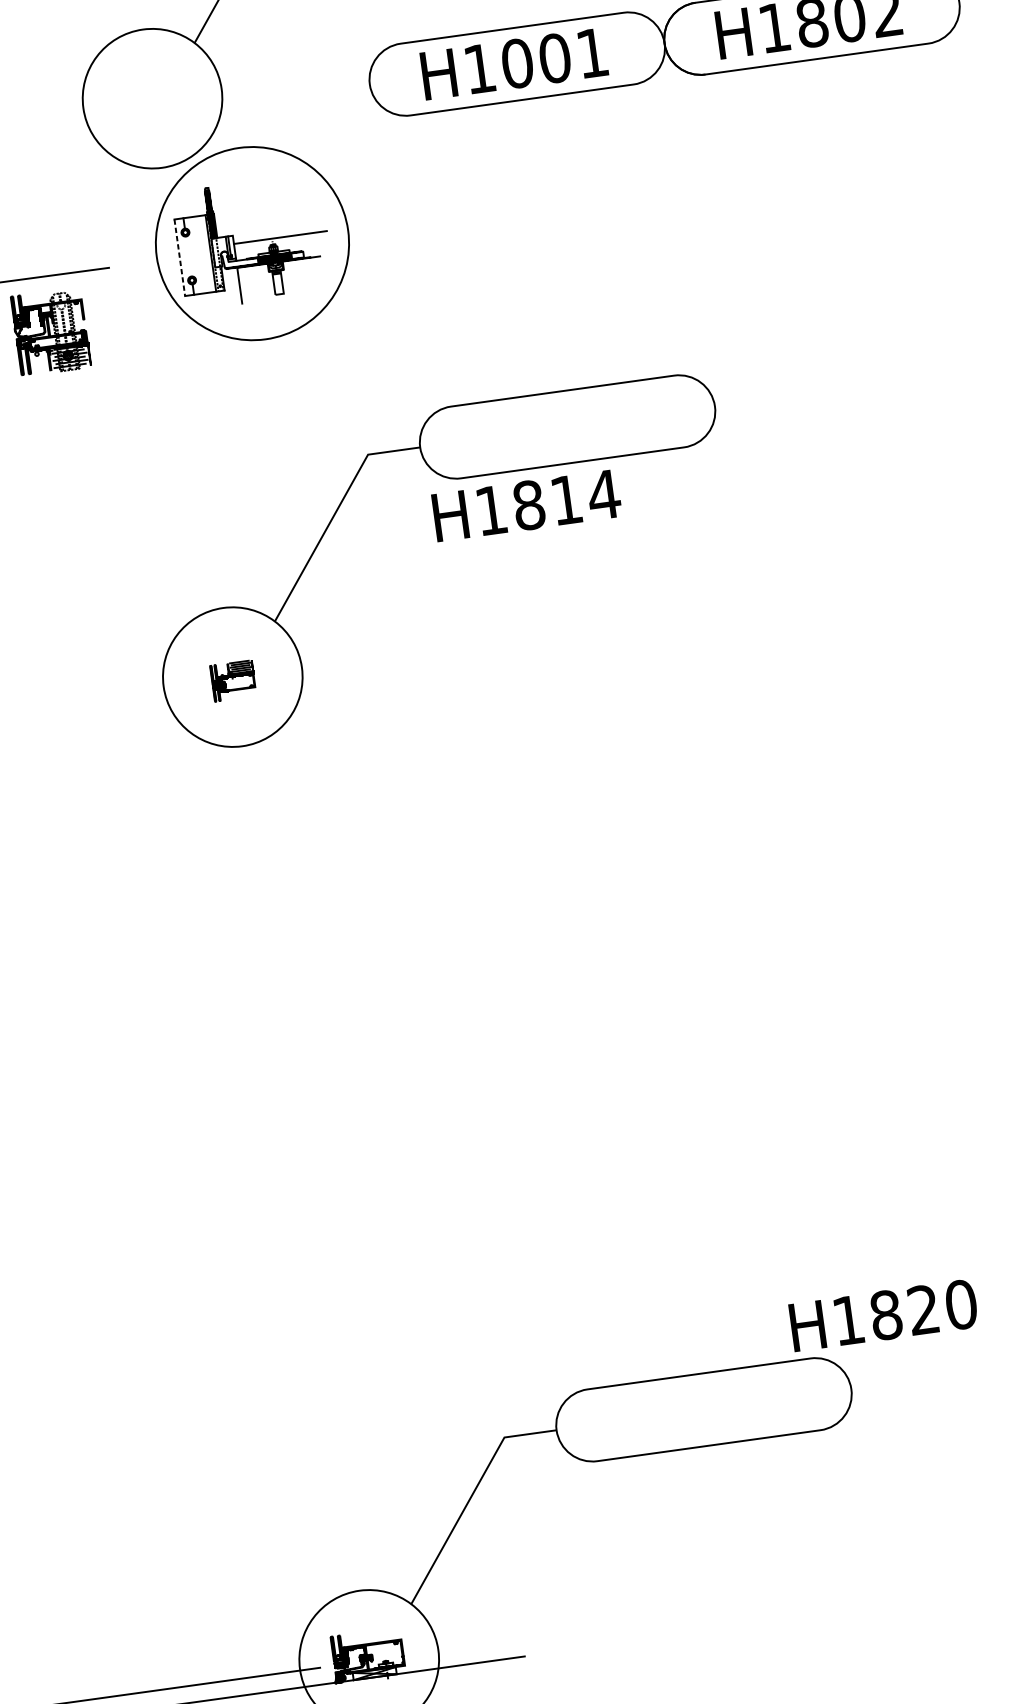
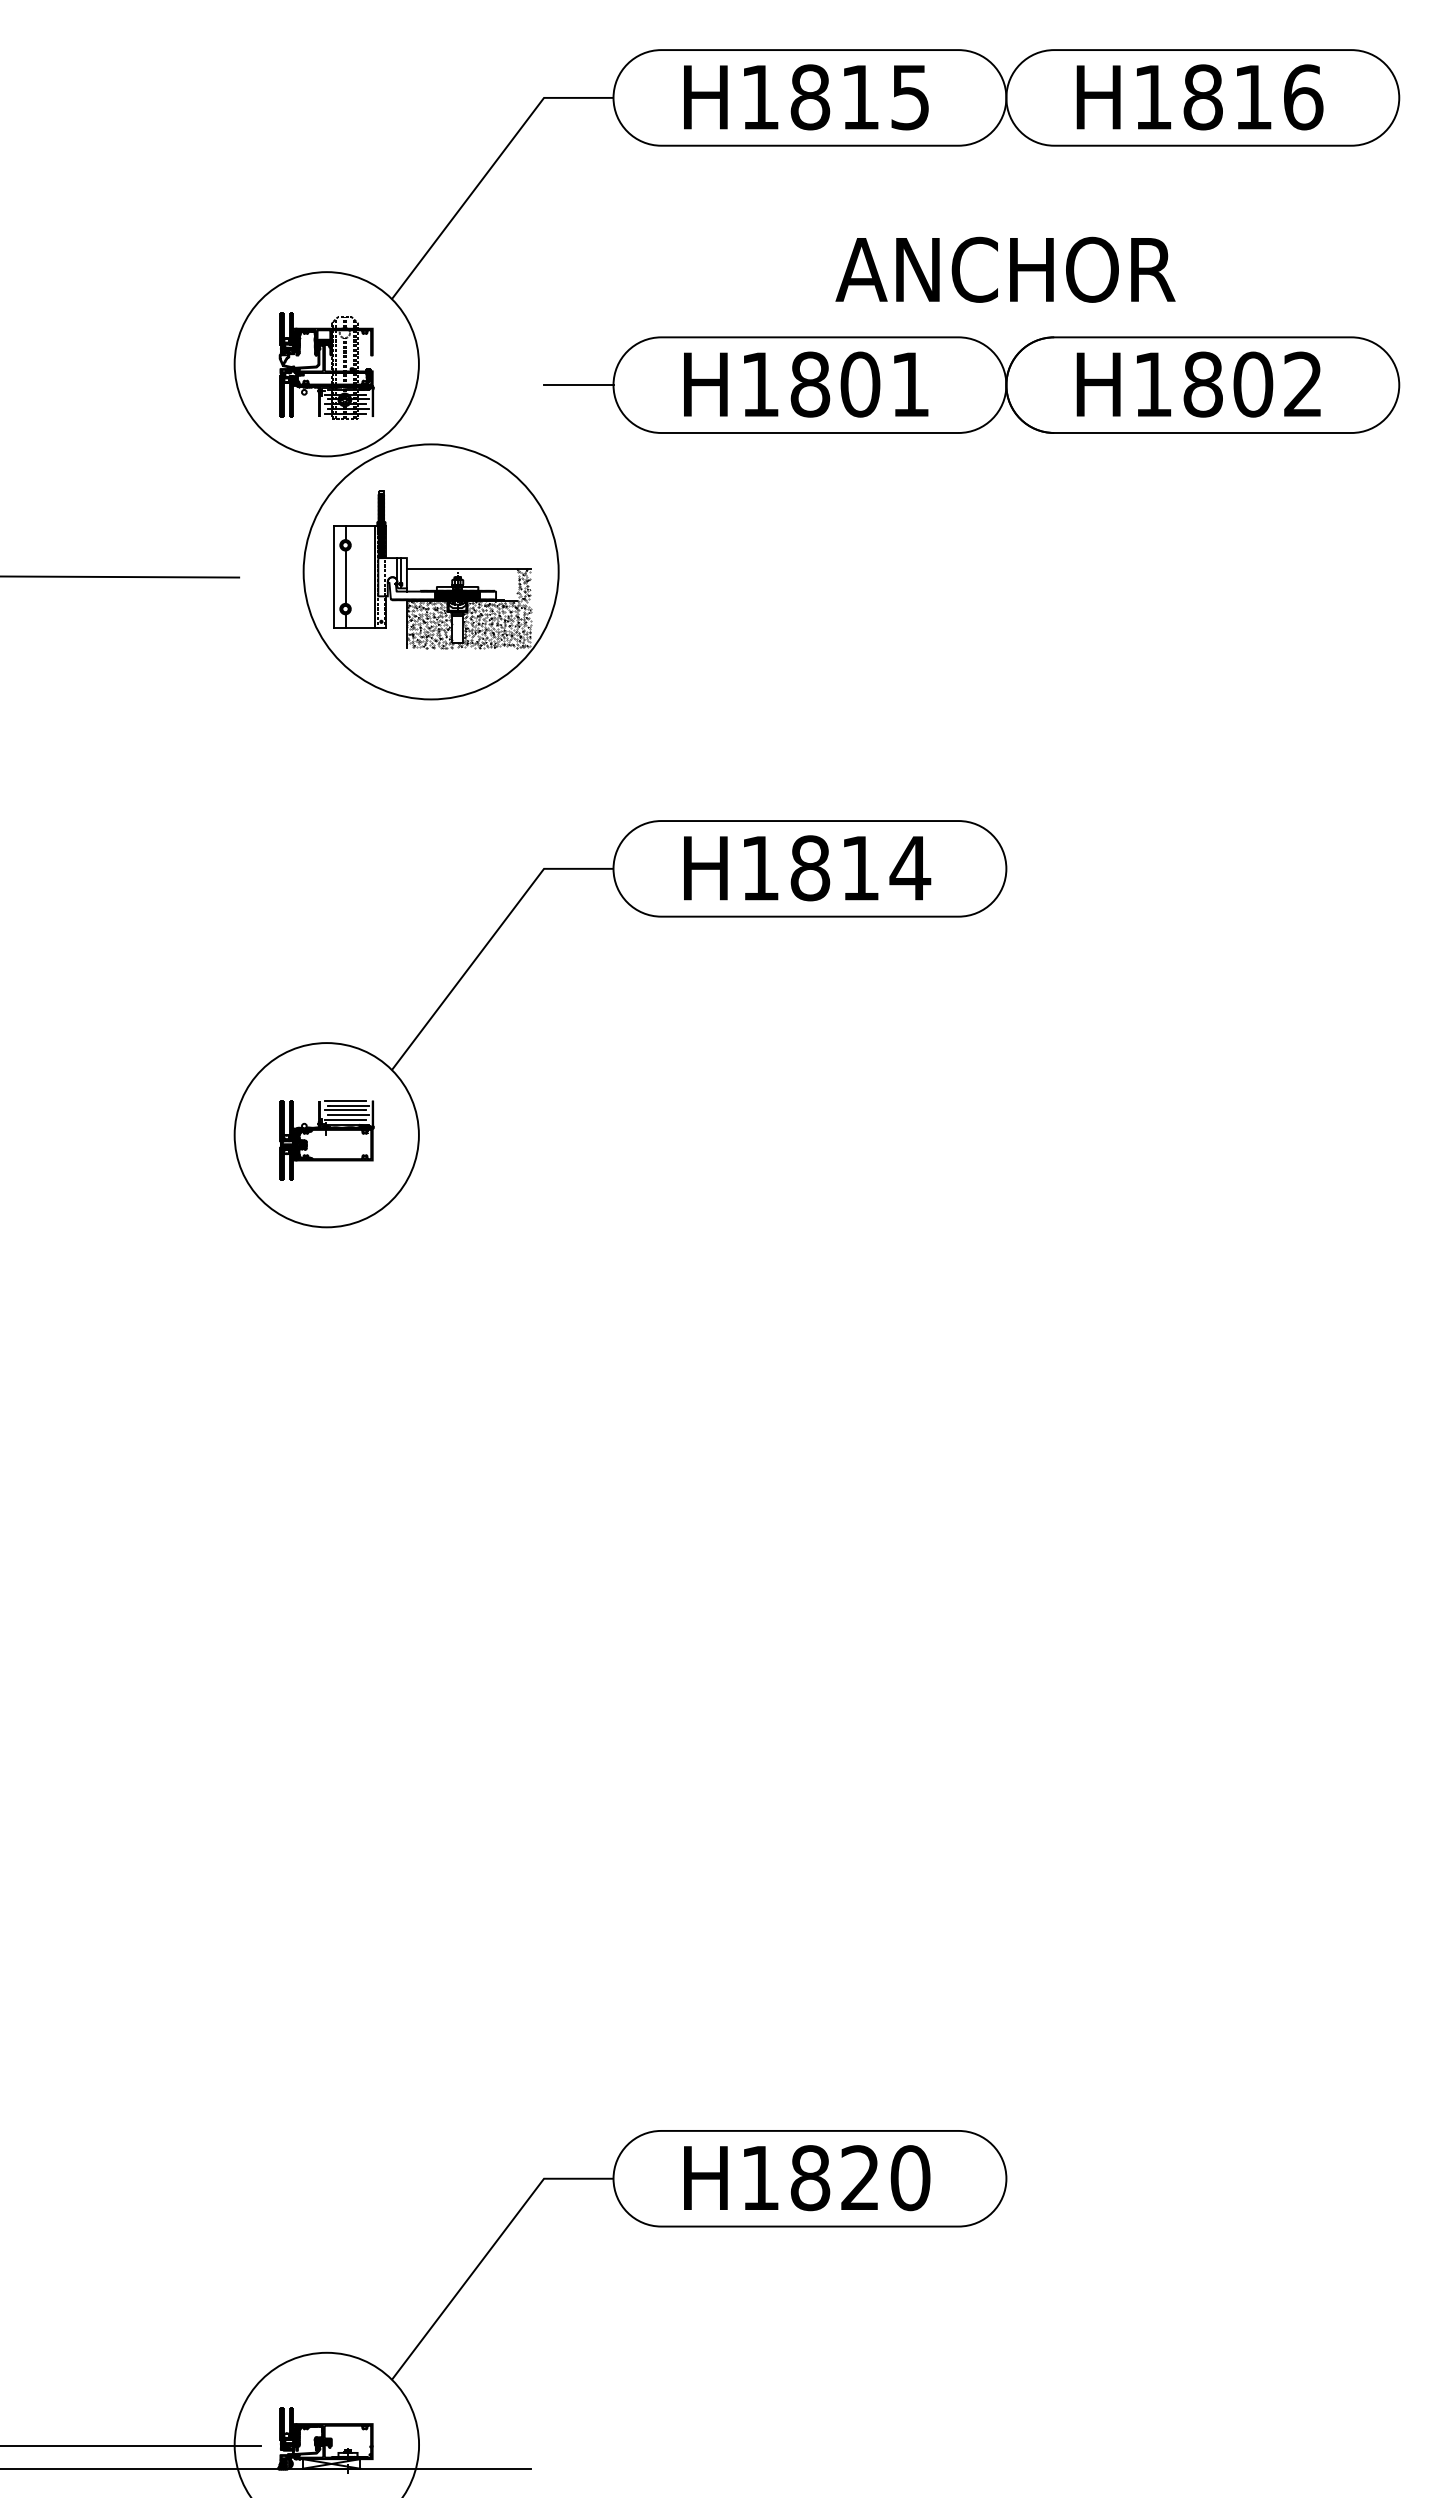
text: (517, 63) -> (810, 384), H1001 -> H1801
line: (343, 88) -> (578, 385), added
line: (188, 256) -> (345, 576), added
line: (179, 258) -> (333, 577), dashed -> solid
hatch: (284, 267) -> (468, 608), added
part: (50, 331) -> (326, 365), moved
text: (526, 505) -> (807, 868), moved
part: (233, 681) -> (326, 1140), size x1.67
text: (884, 1315) -> (807, 2178), moved

